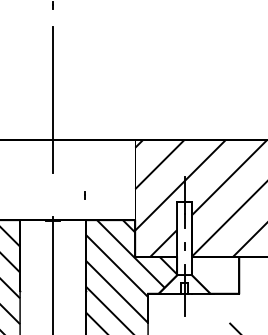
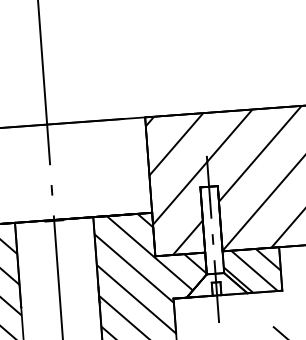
part: (84, 195) -> (51, 190), moved
hatch: (215, 274) -> (252, 270), added

